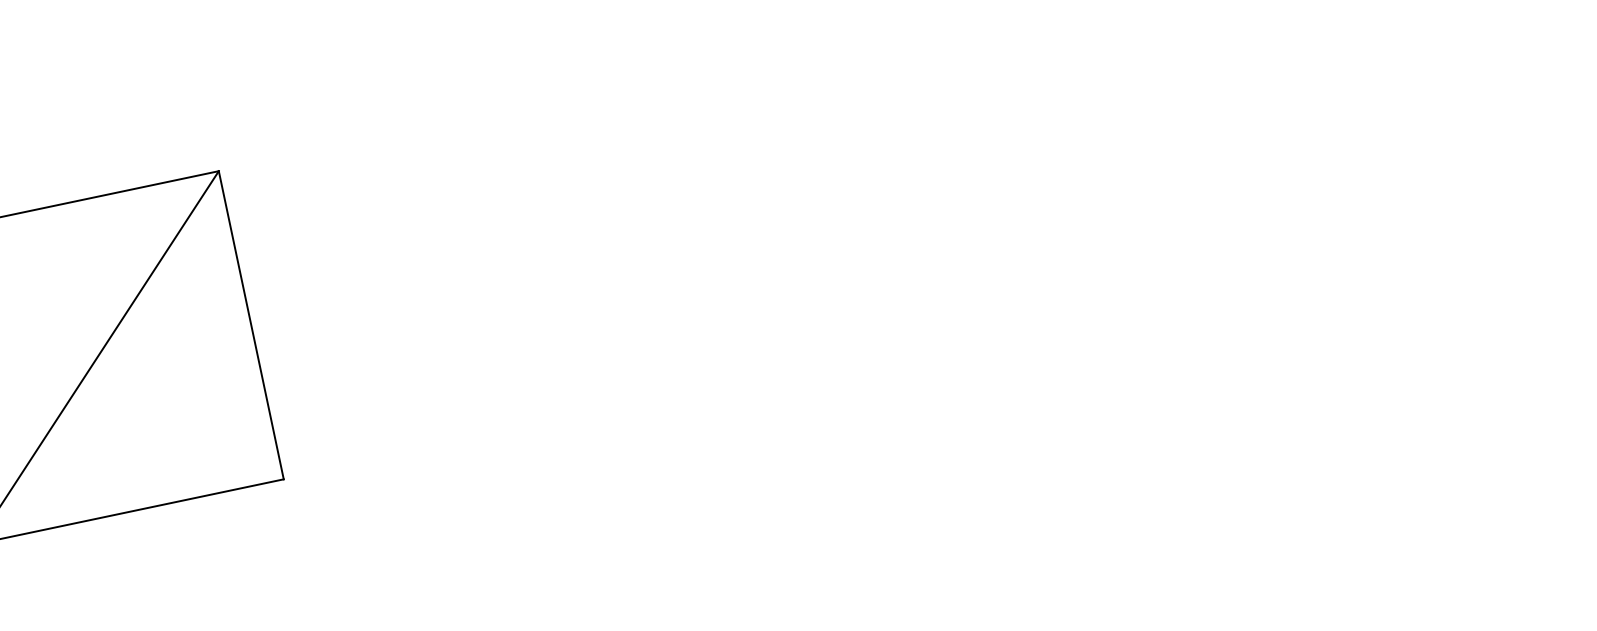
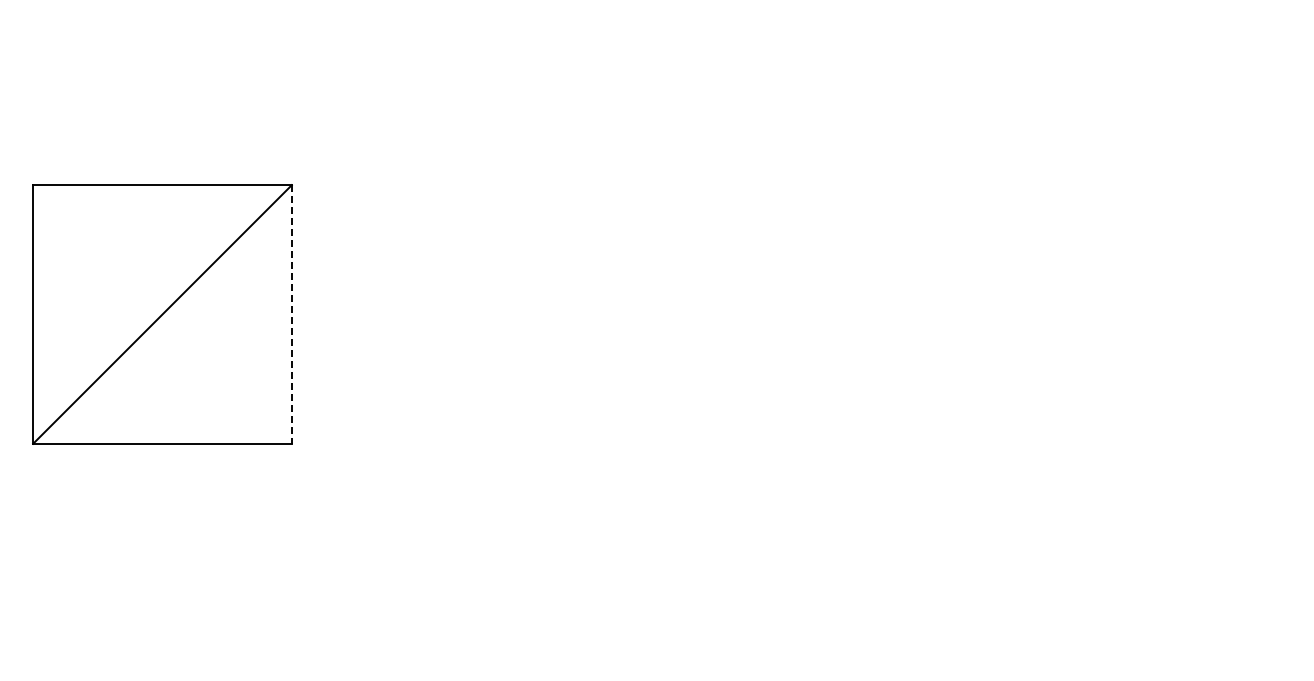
line: (250, 325) -> (291, 314), solid -> dashed

